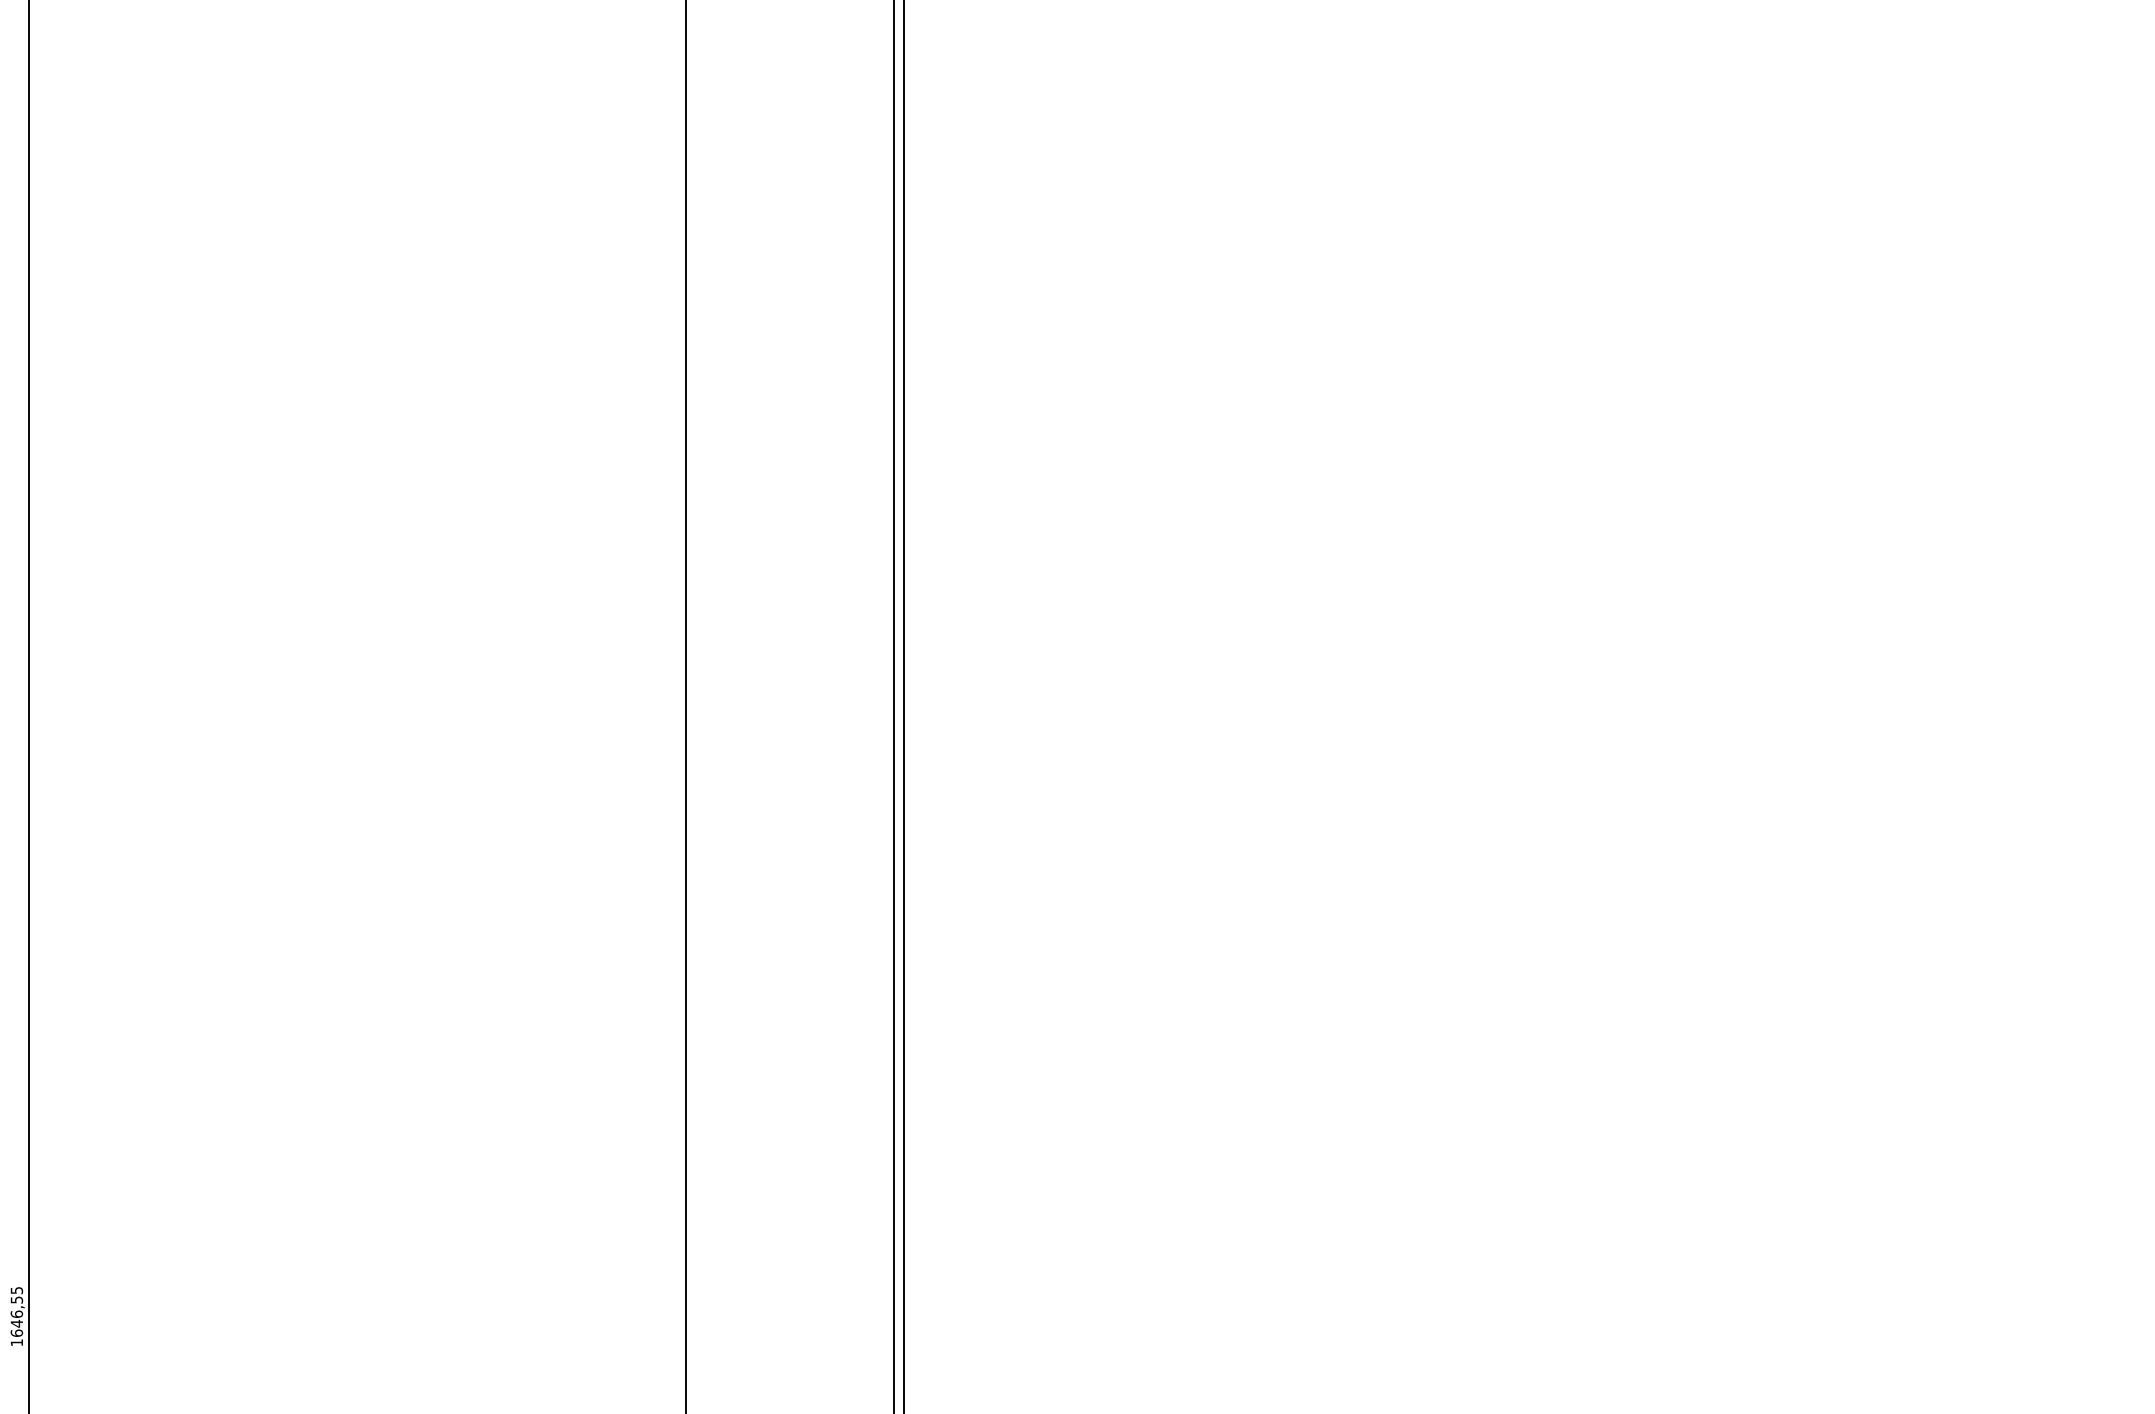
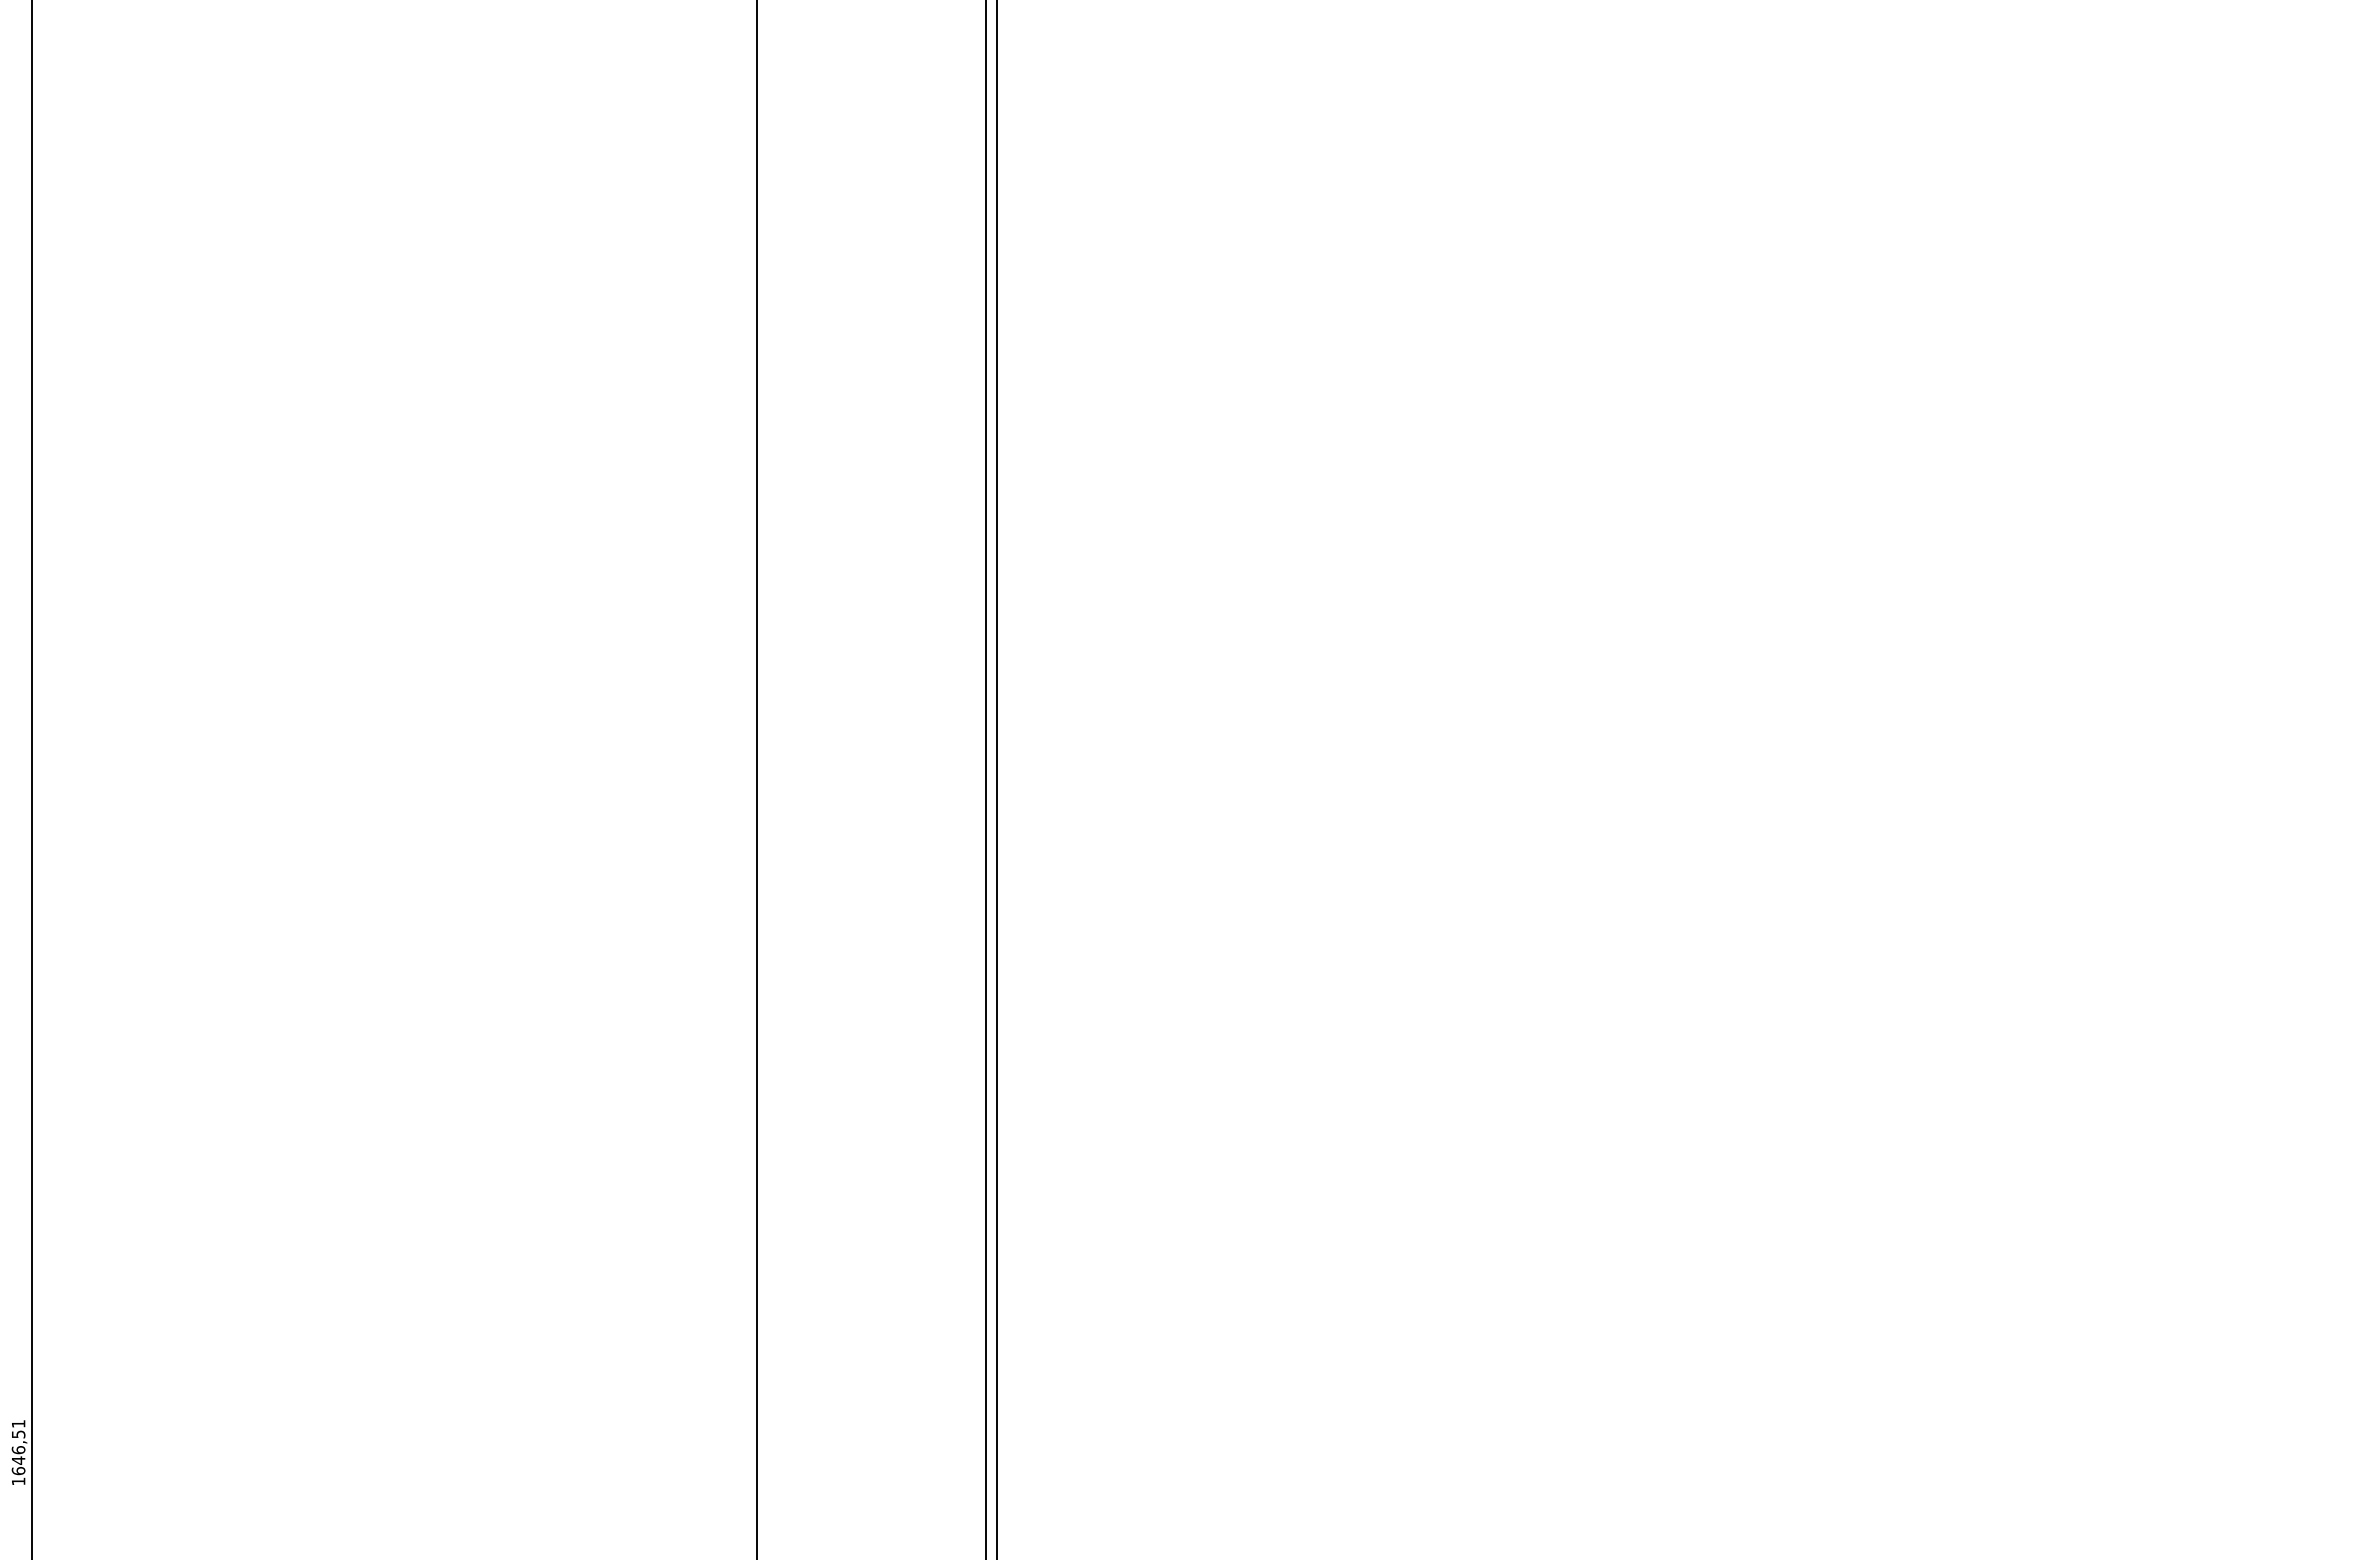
text: (16, 1290) -> (18, 1423), 1646,55 -> 1646,51

